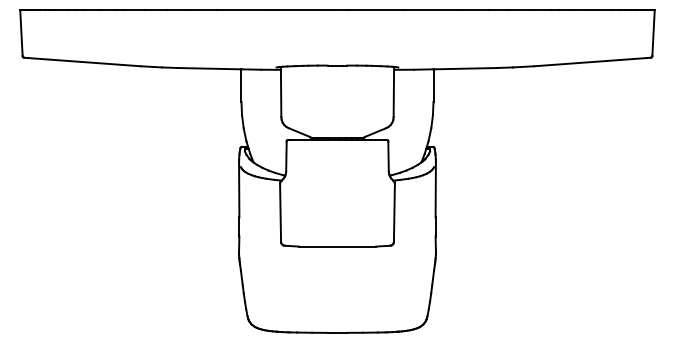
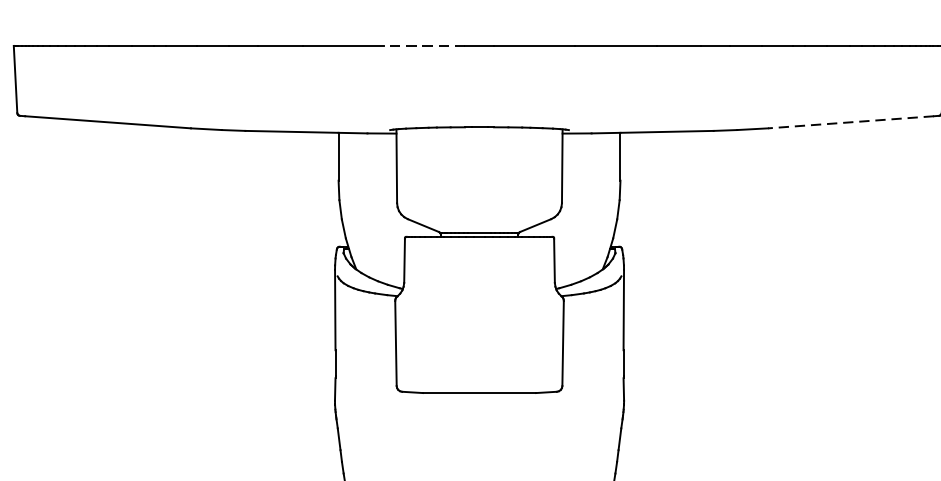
line: (299, 10) -> (423, 46), solid -> dashed
line: (590, 62) -> (850, 122), solid -> dashed

